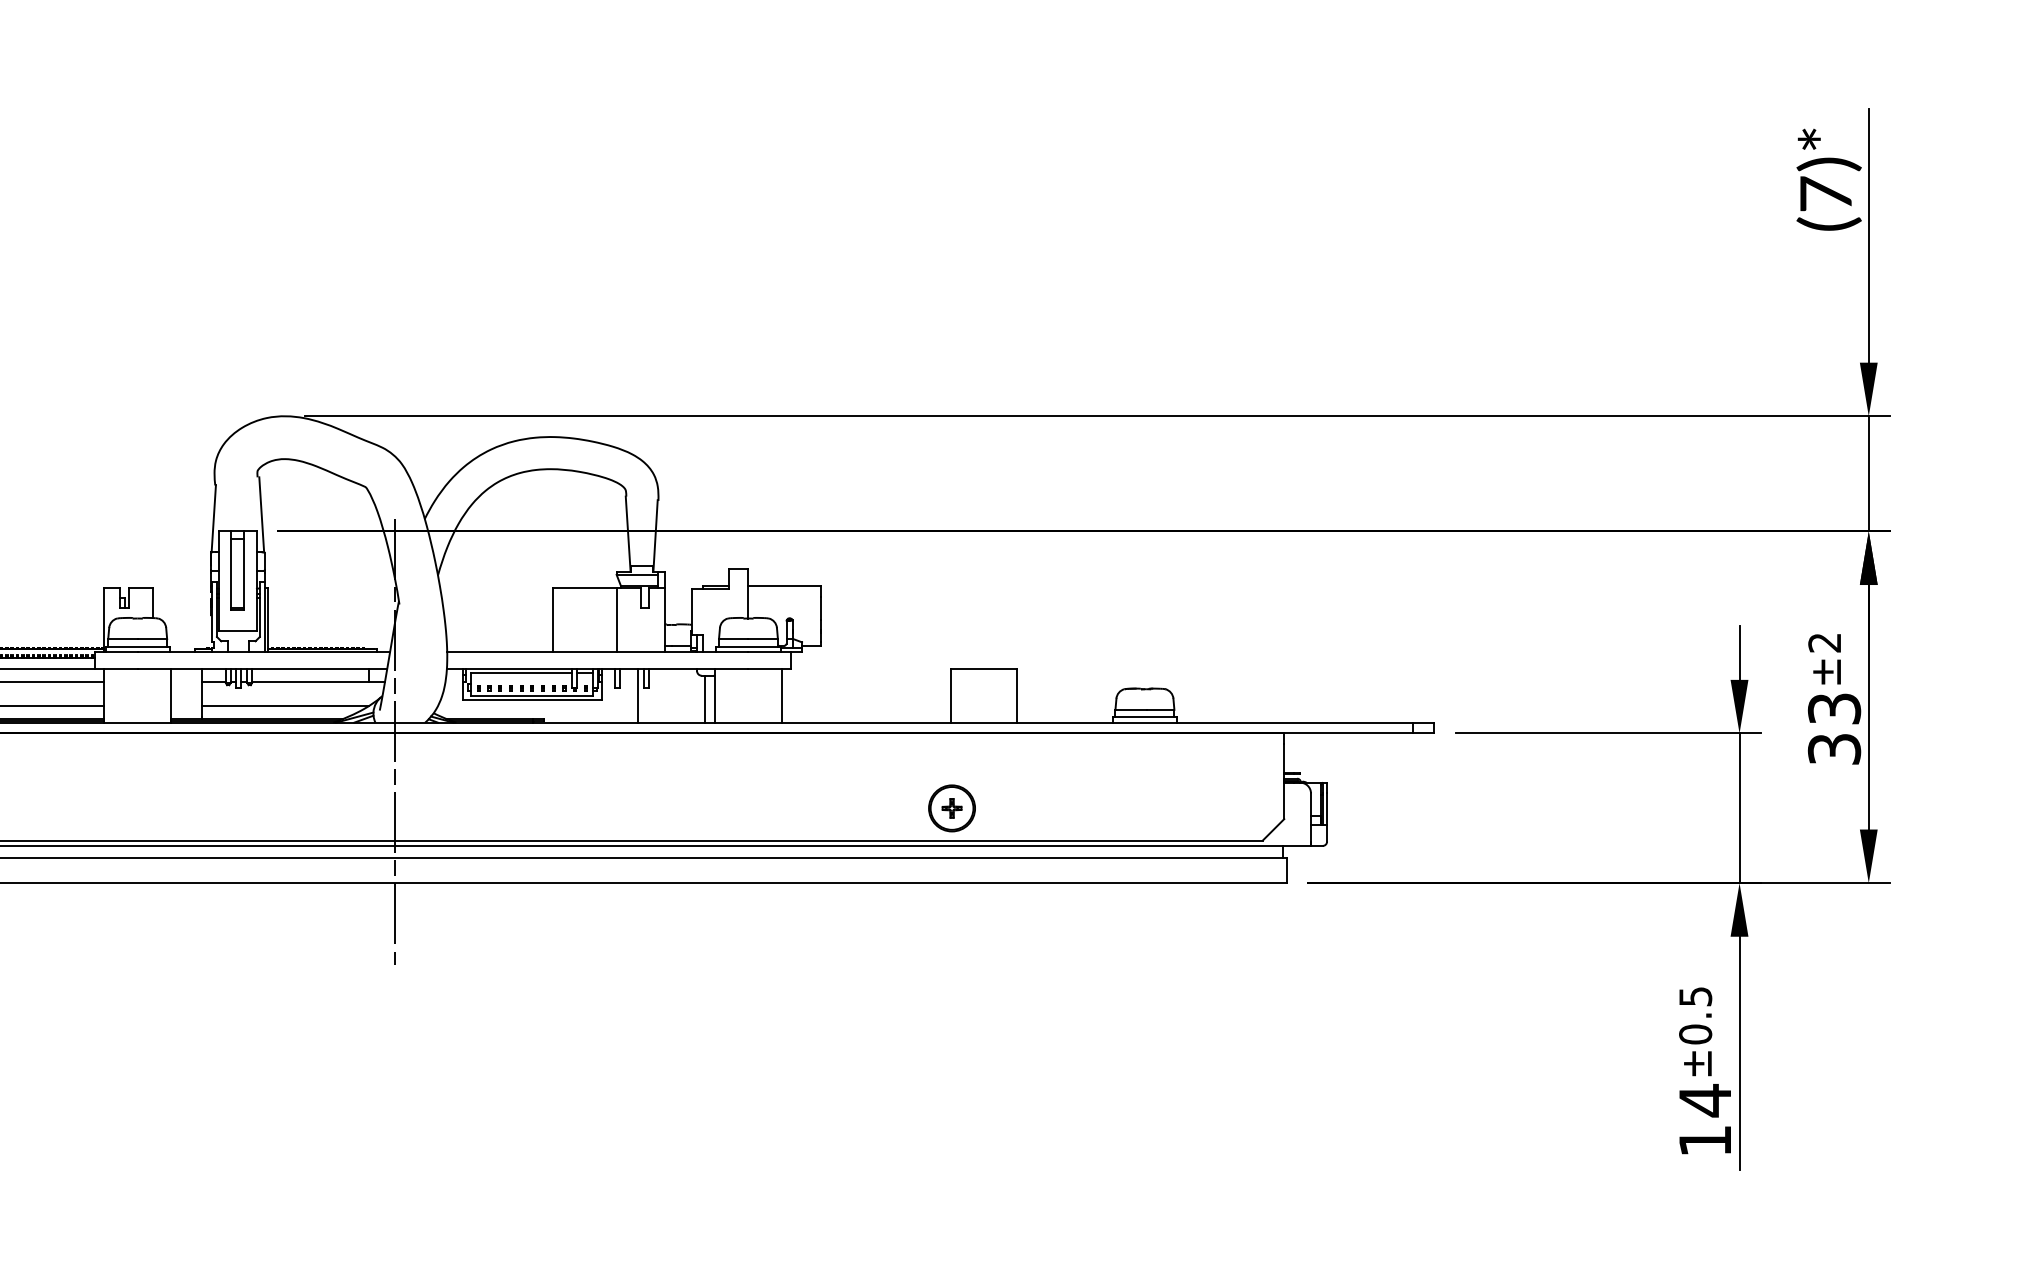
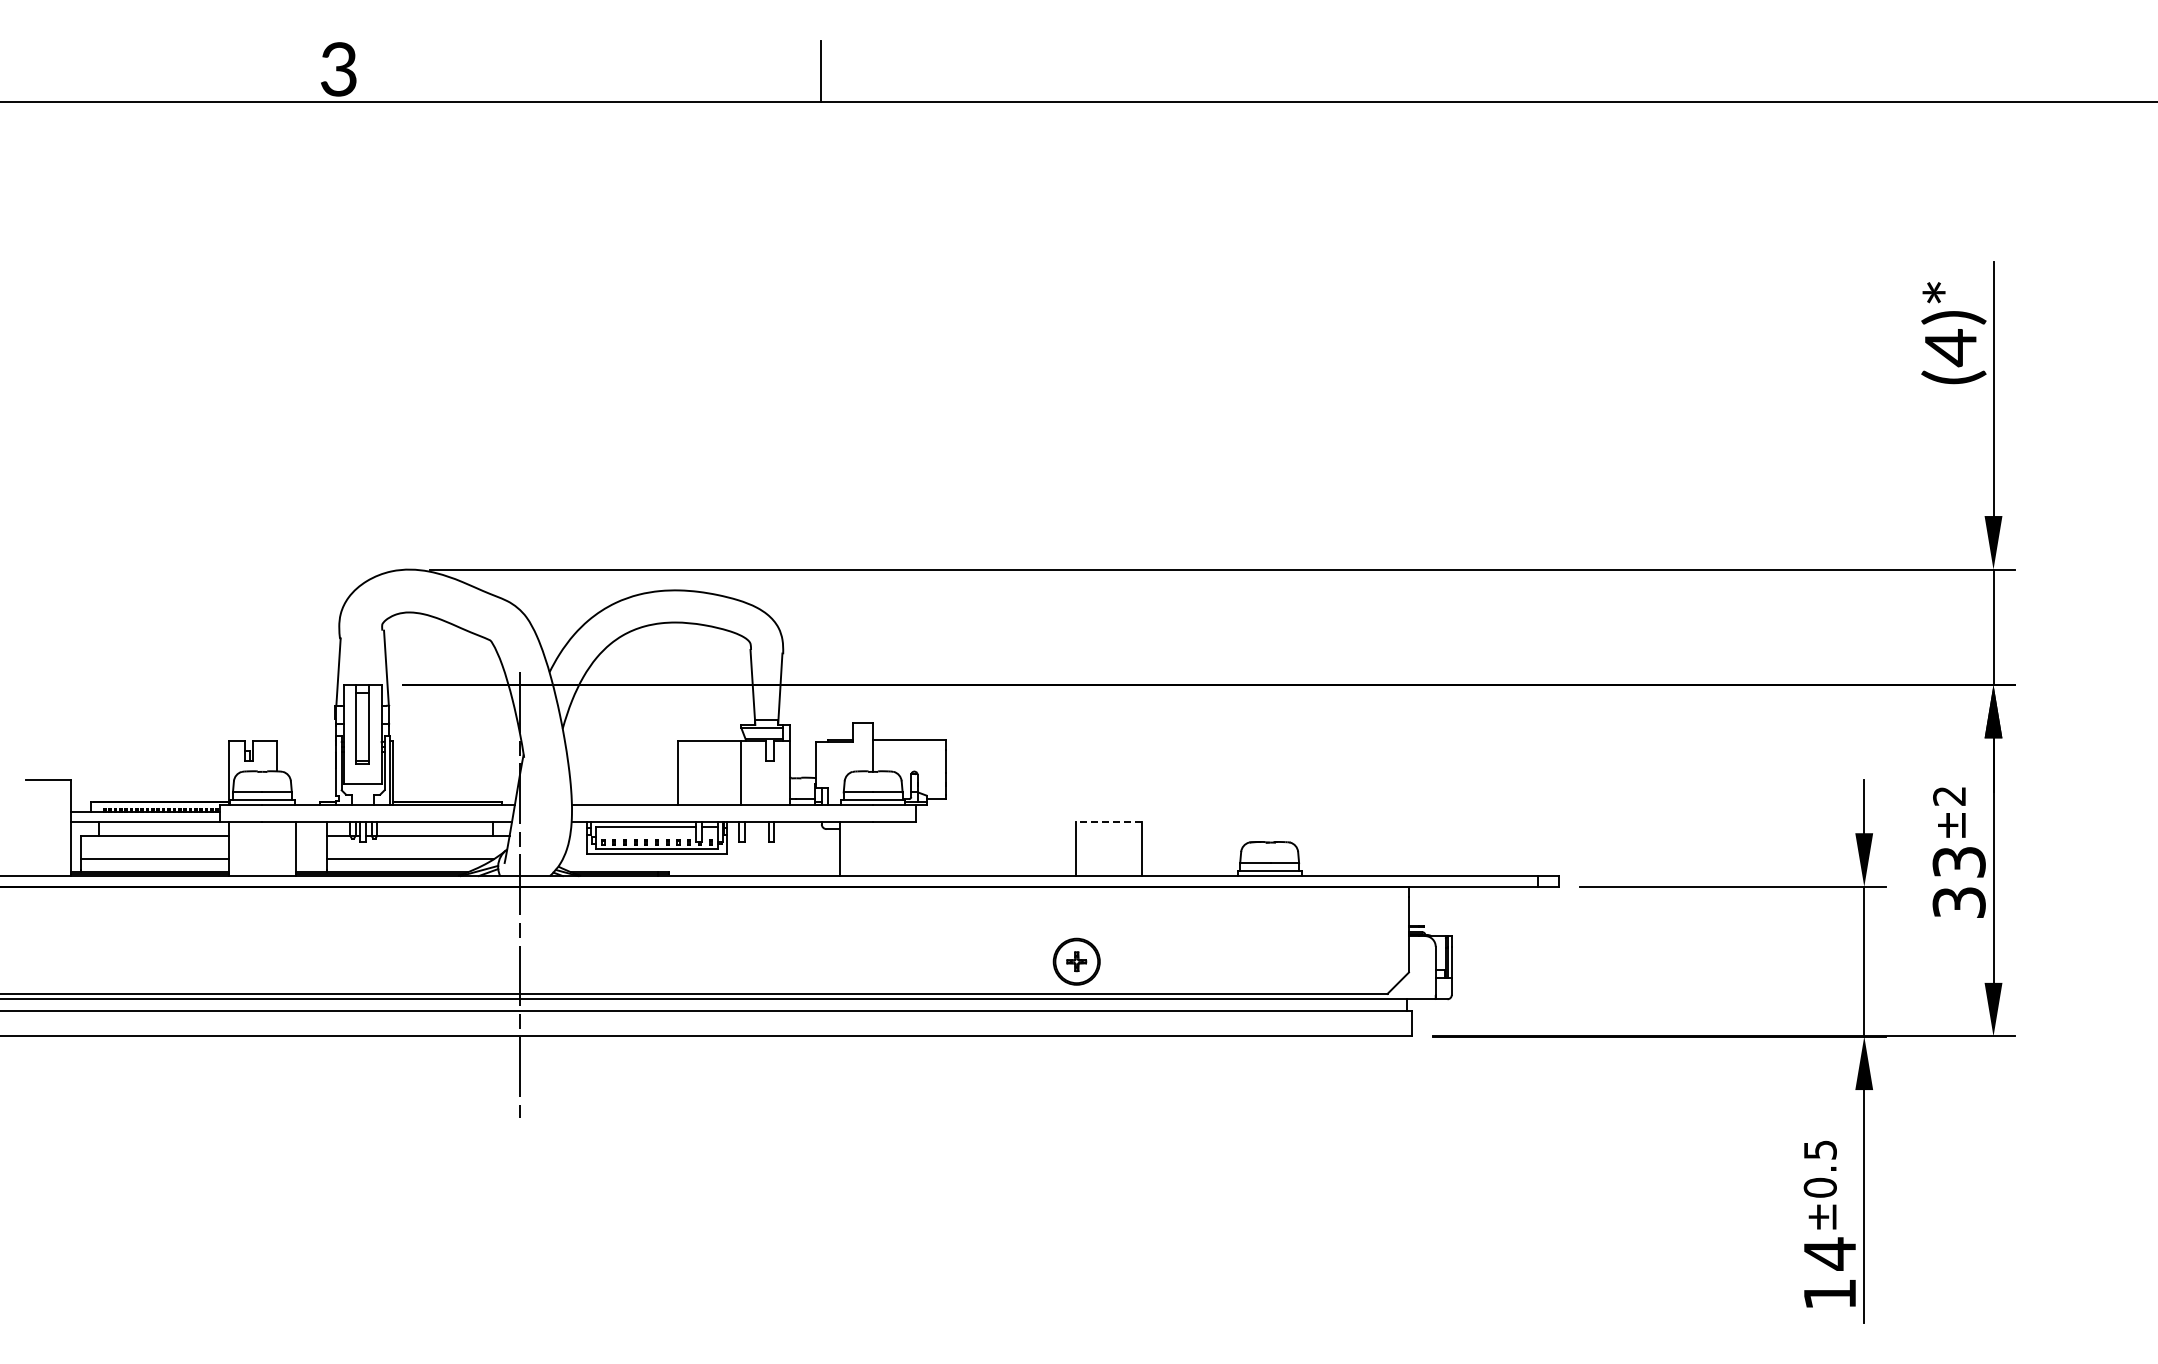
text: (1825, 195) -> (1950, 348), (7)* -> (4)*
line: (983, 669) -> (1108, 822), solid -> dashed
line: (638, 696) -> (763, 849), removed
line: (781, 696) -> (906, 849), removed
line: (704, 699) -> (829, 852), removed

